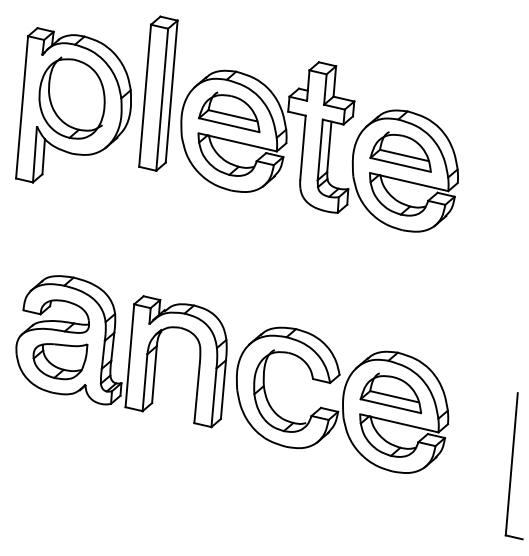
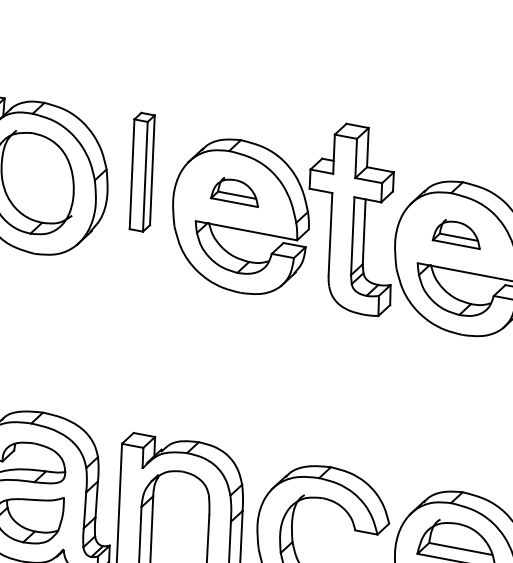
part: (158, 93) -> (142, 172), size x0.6
part: (229, 112) -> (234, 192), size x0.6
part: (400, 151) -> (455, 234), size x0.6

